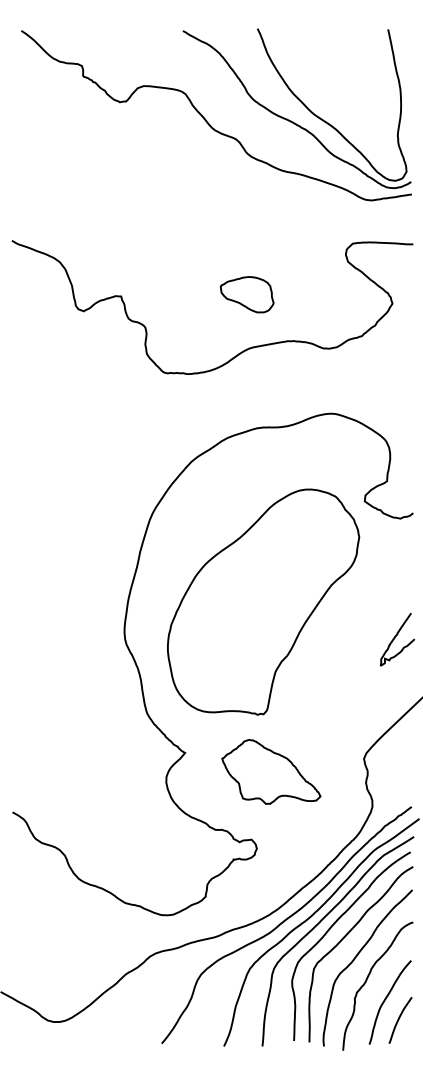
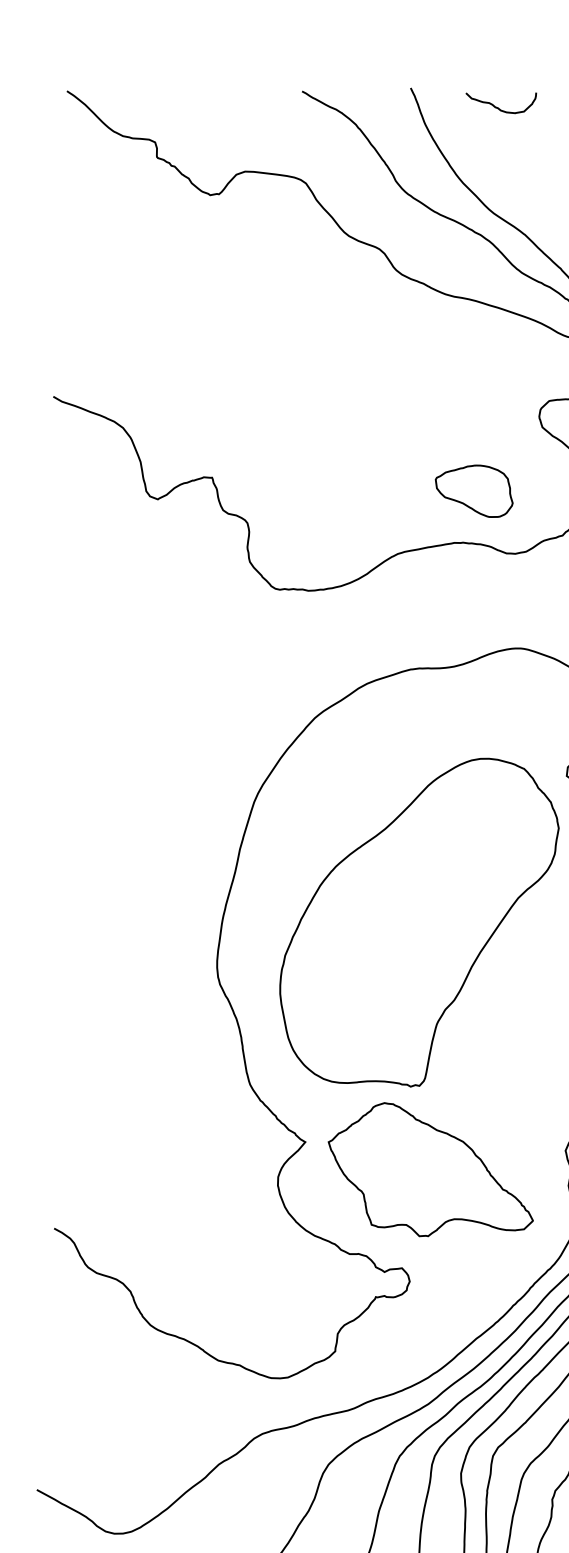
curve: (317, 41) -> (497, 106), added
part: (246, 294) -> (473, 490), moved
part: (271, 771) -> (431, 1169), size x1.43

